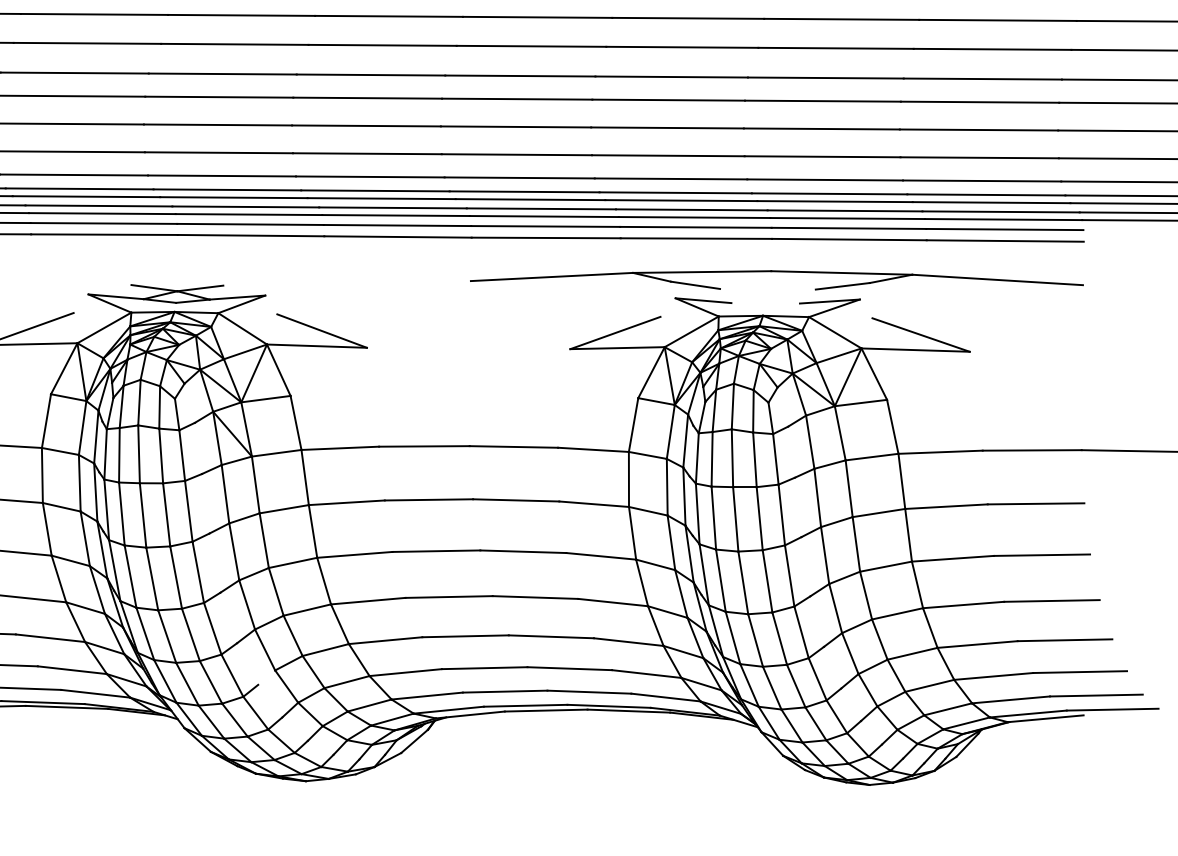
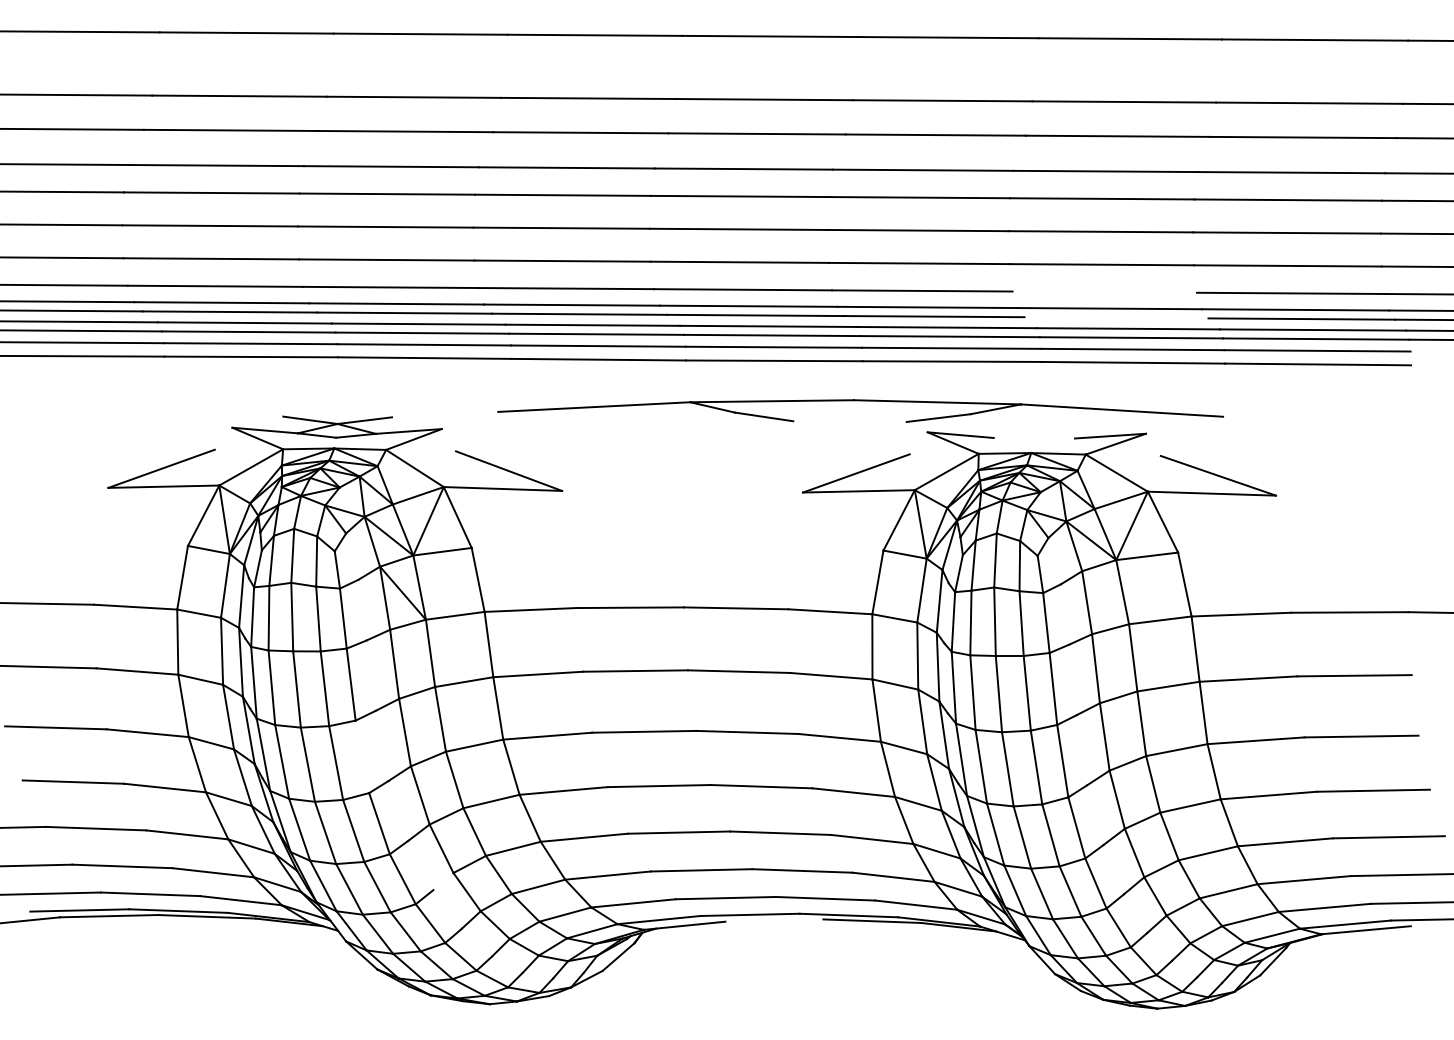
line: (824, 179) -> (1104, 291), removed
line: (835, 201) -> (1116, 317), removed
part: (776, 272) -> (860, 401), moved
line: (198, 572) -> (362, 756), removed
line: (546, 710) -> (774, 920), removed

